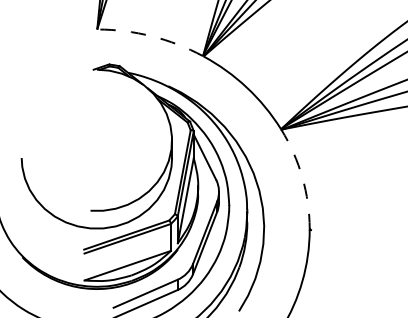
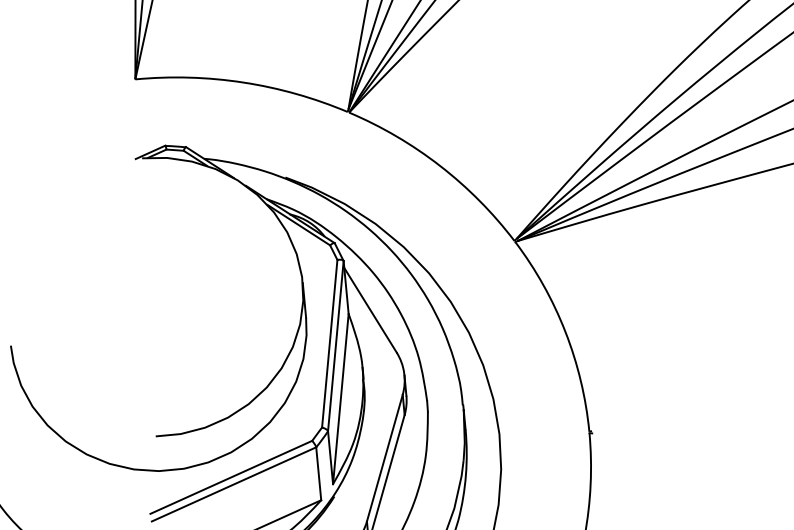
arc: (151, 36) -> (243, 83), dashed -> solid
arc: (302, 177) -> (565, 331), dashed -> solid

